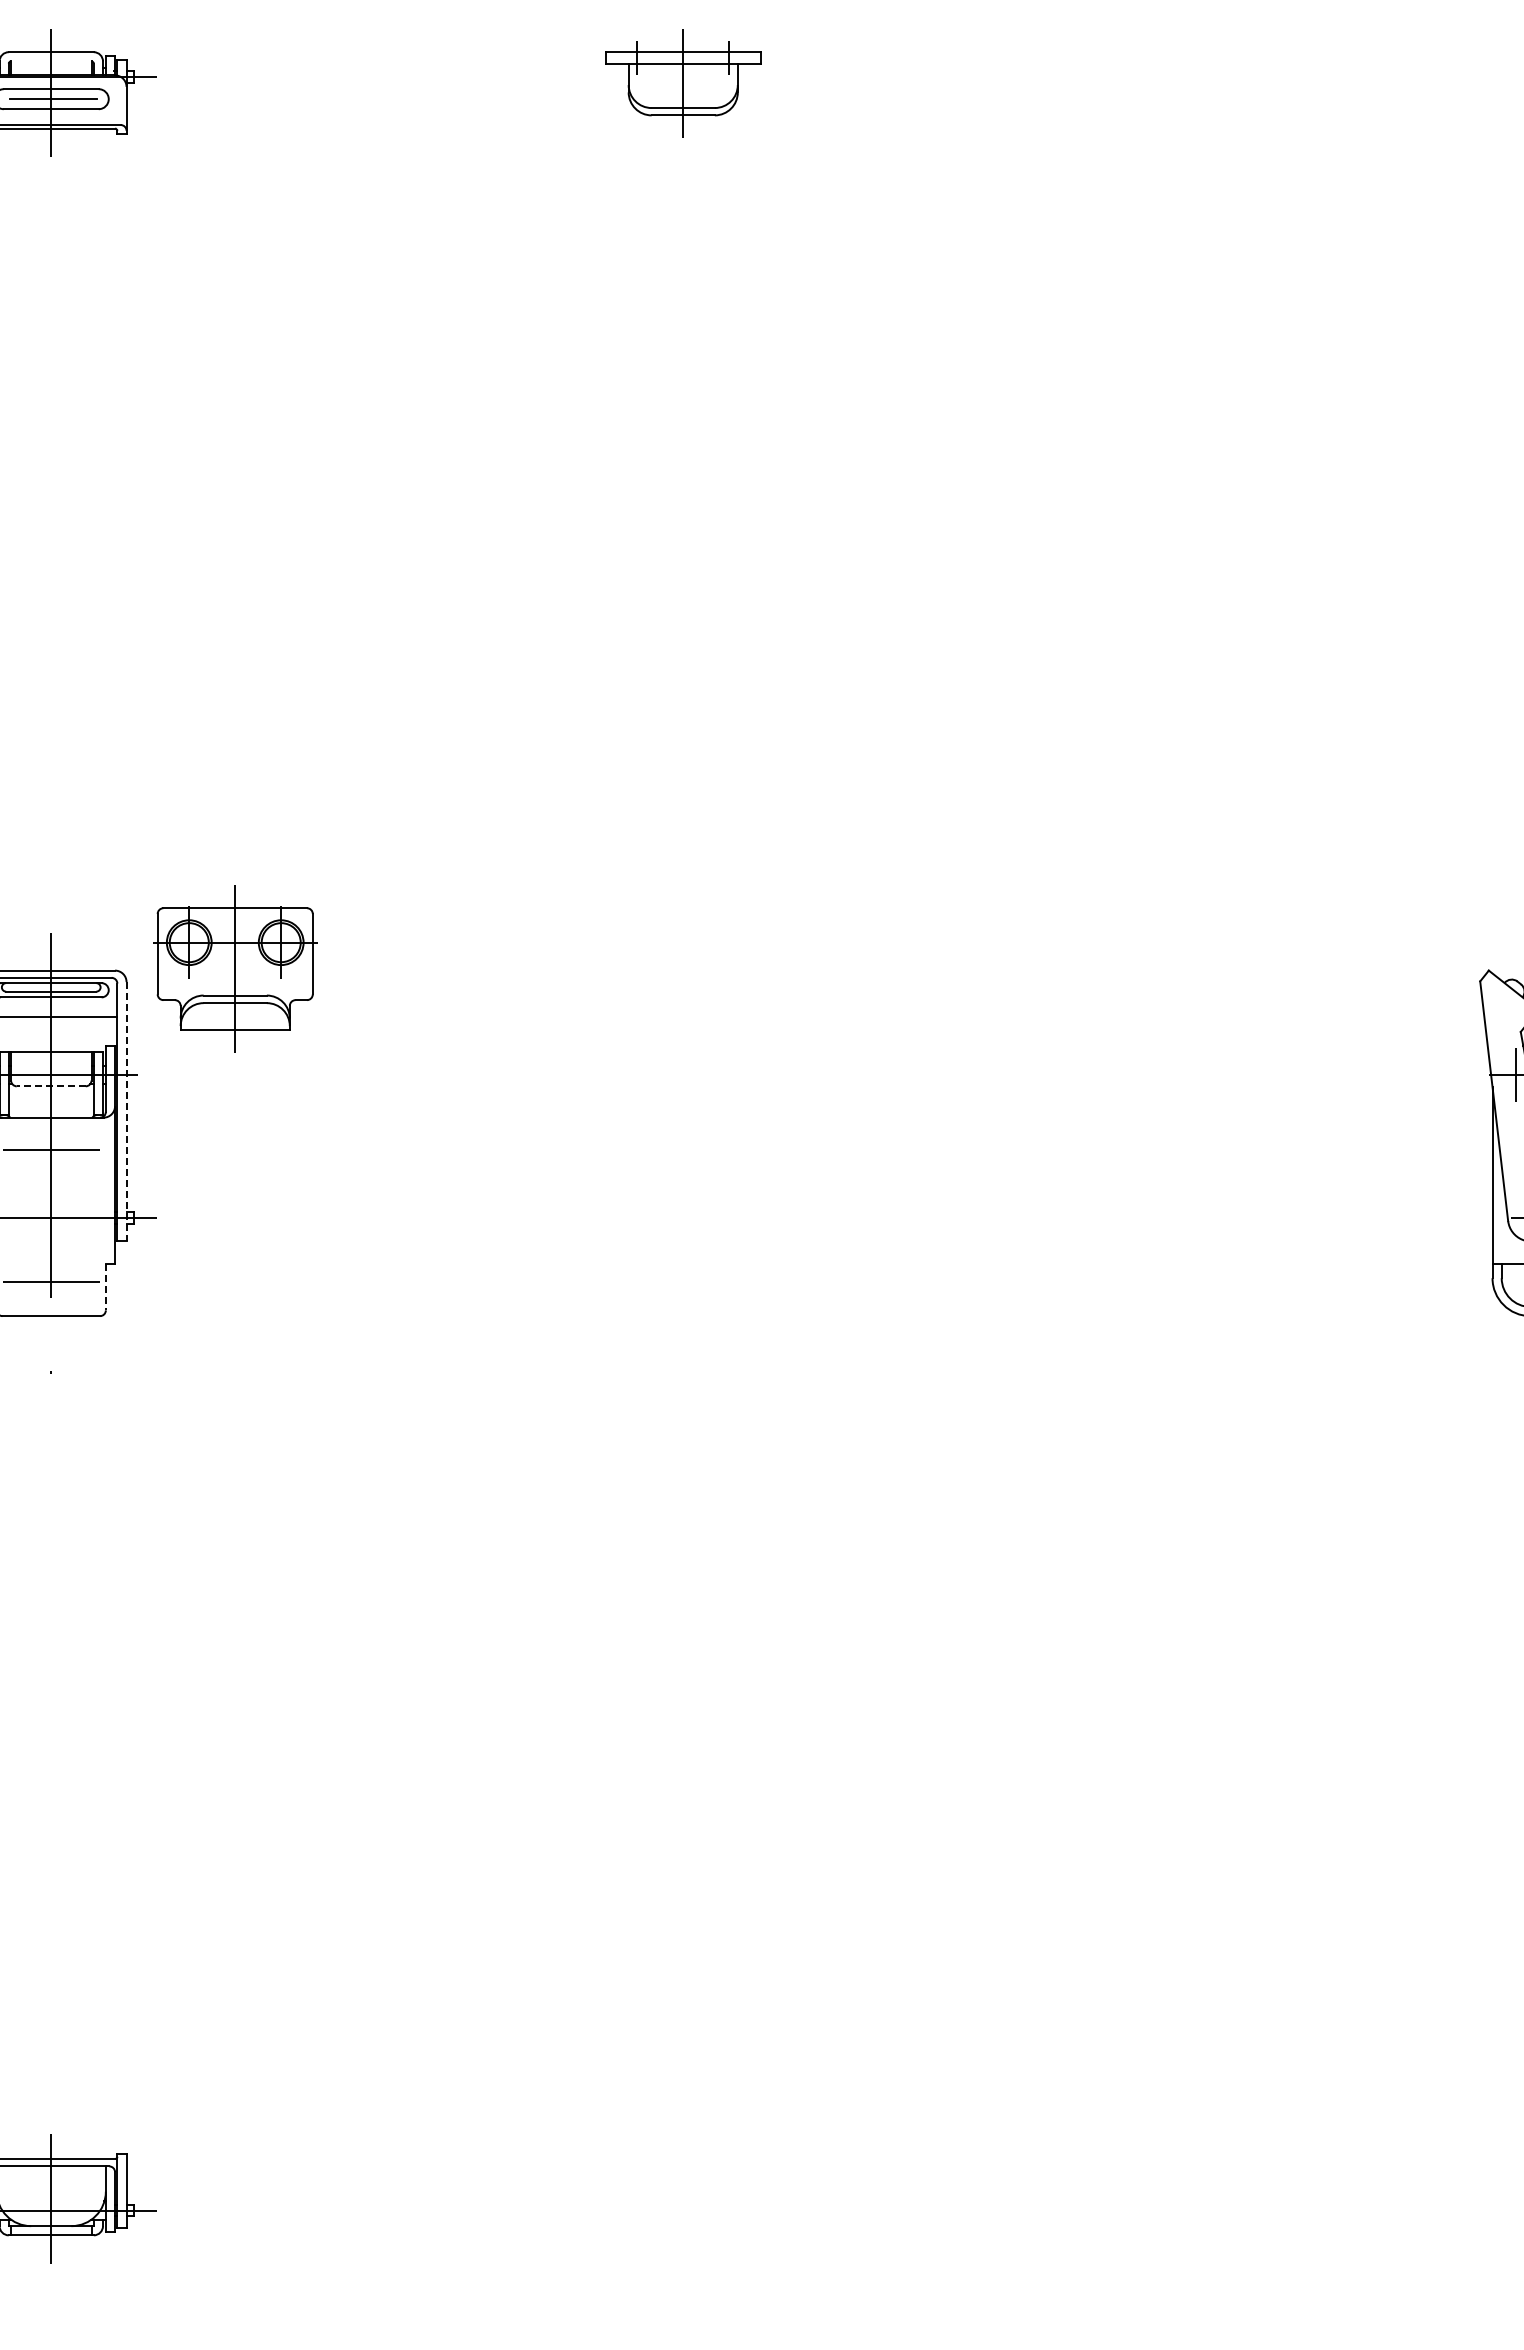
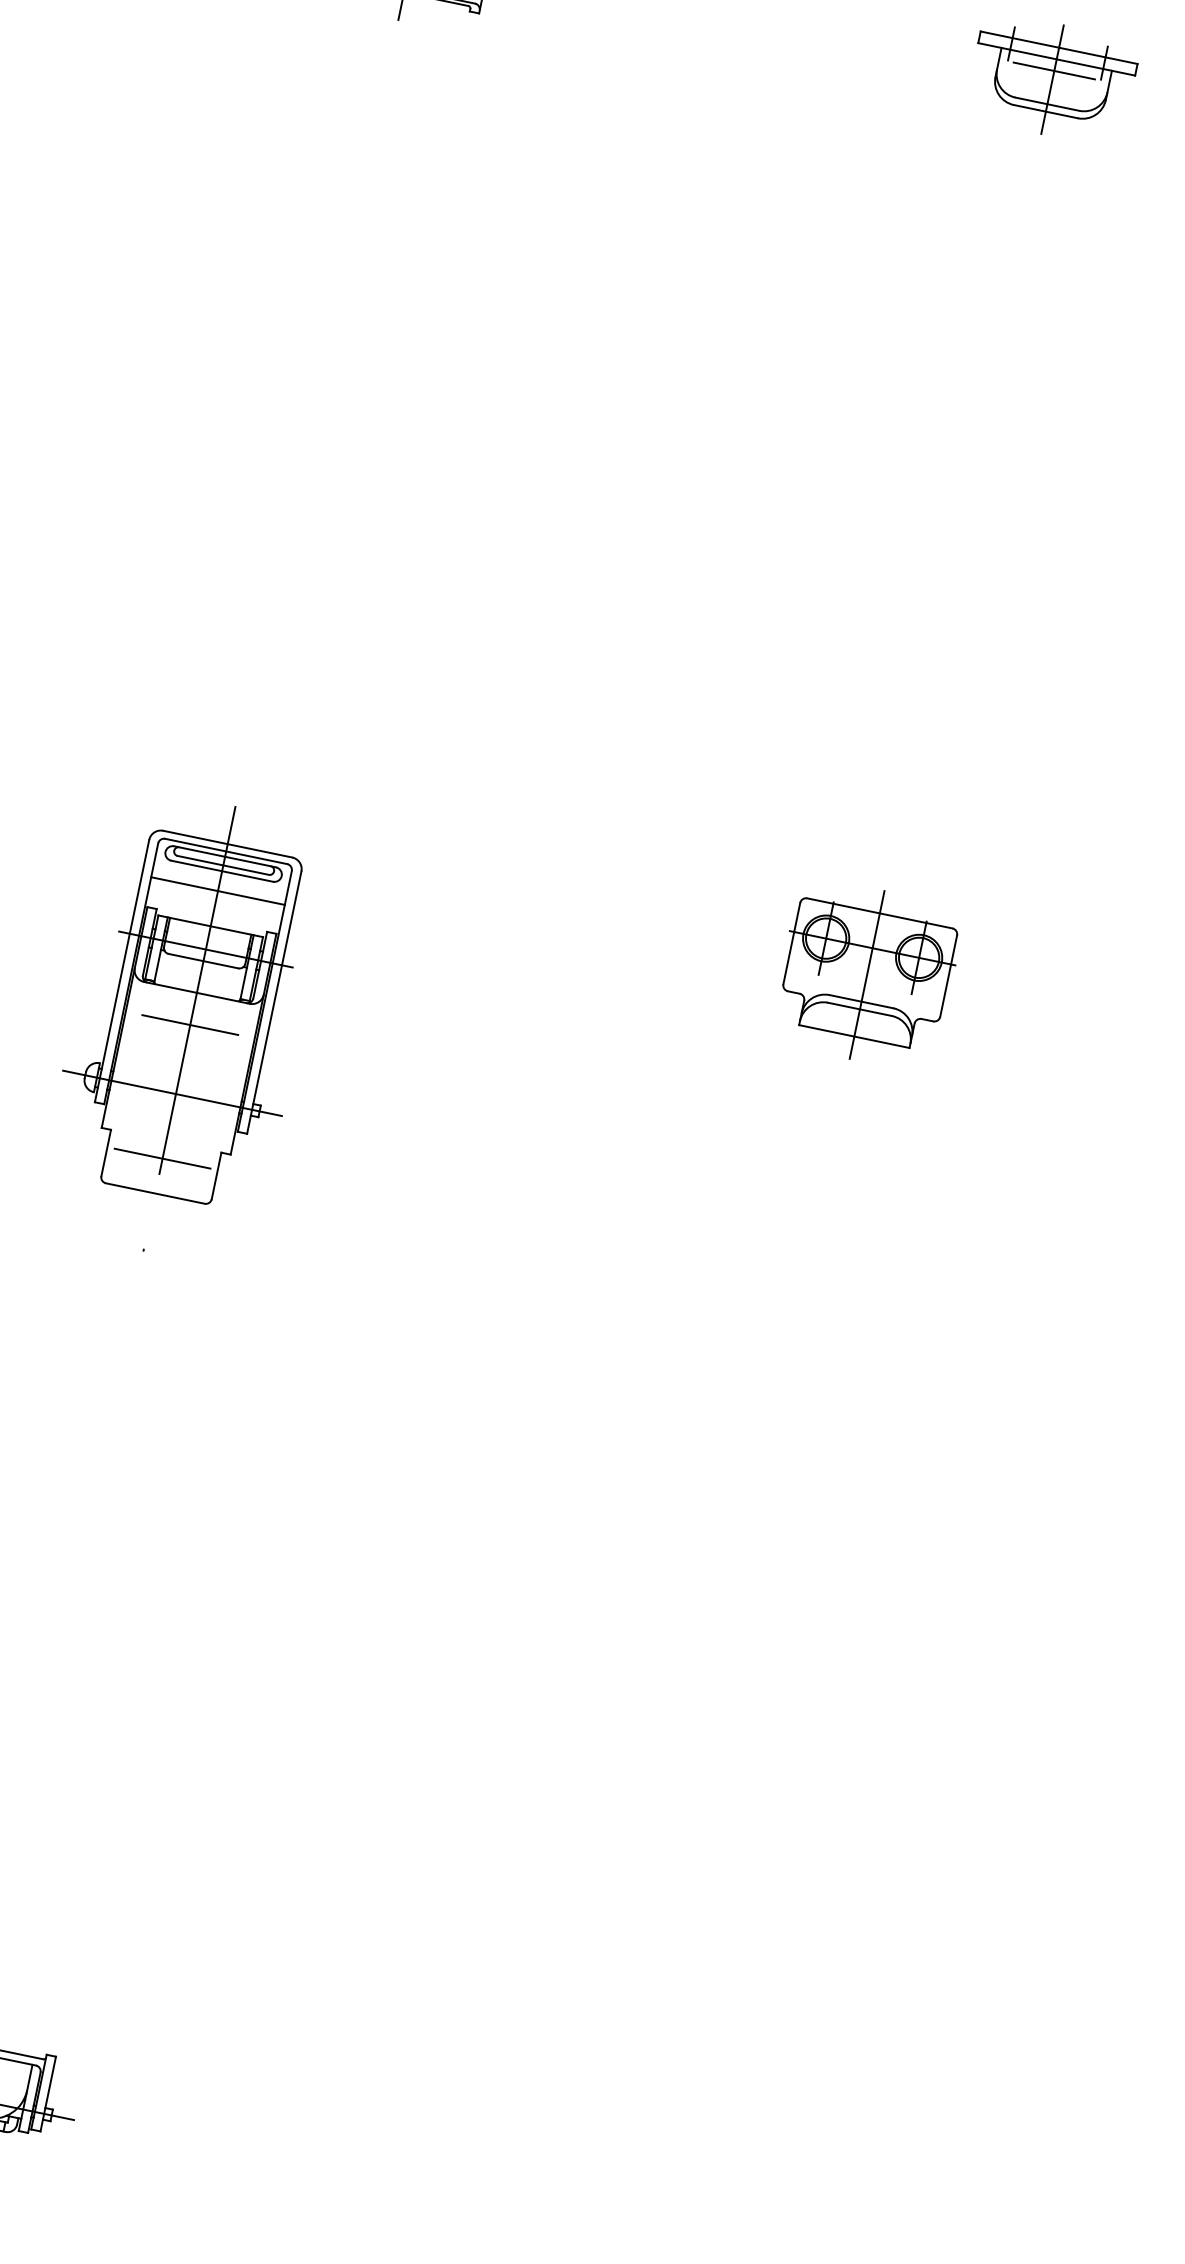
line: (683, 75) -> (1054, 71), added
part: (235, 968) -> (867, 974), moved
line: (50, 1086) -> (202, 961), dashed -> solid
line: (126, 1111) -> (274, 1002), dashed -> solid
line: (105, 1287) -> (216, 1175), dashed -> solid

